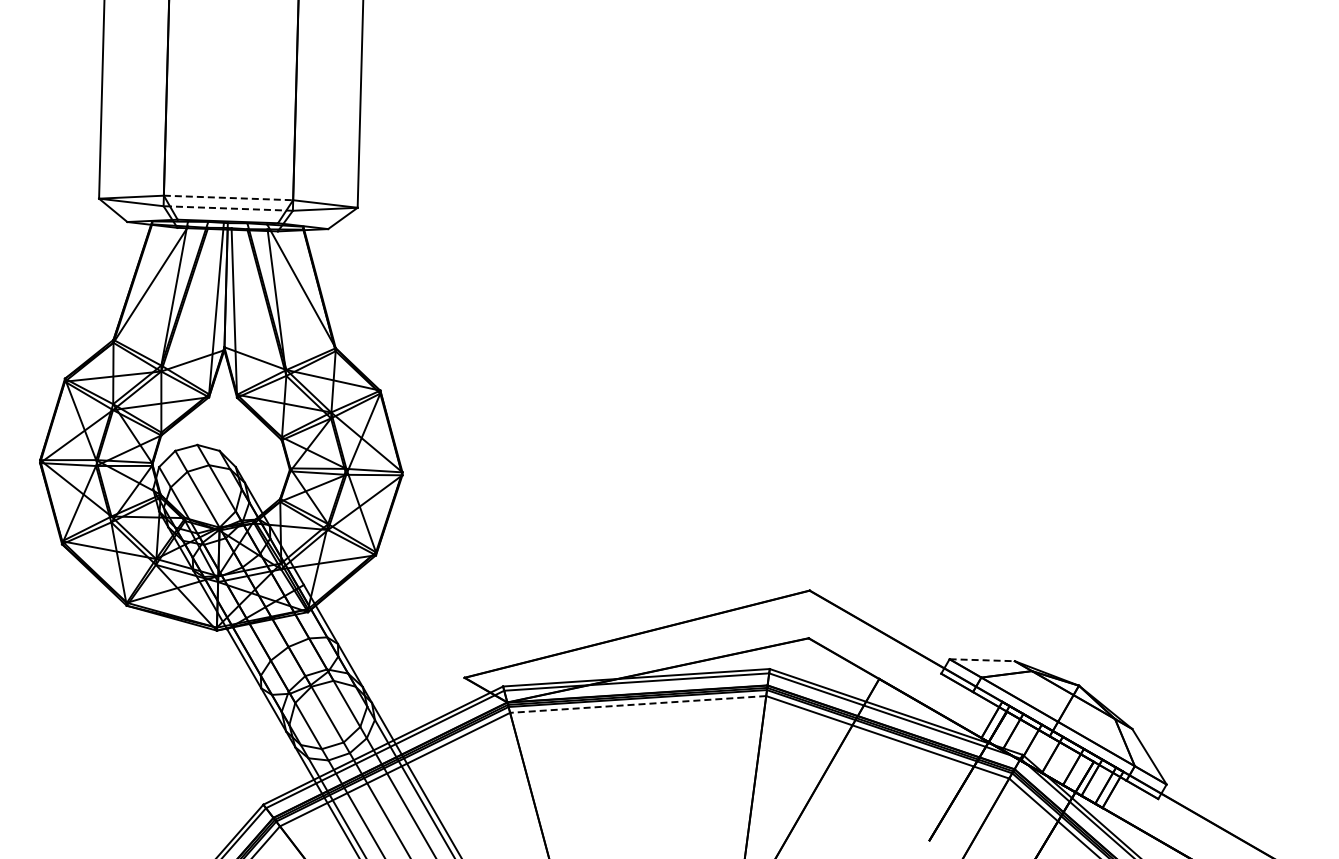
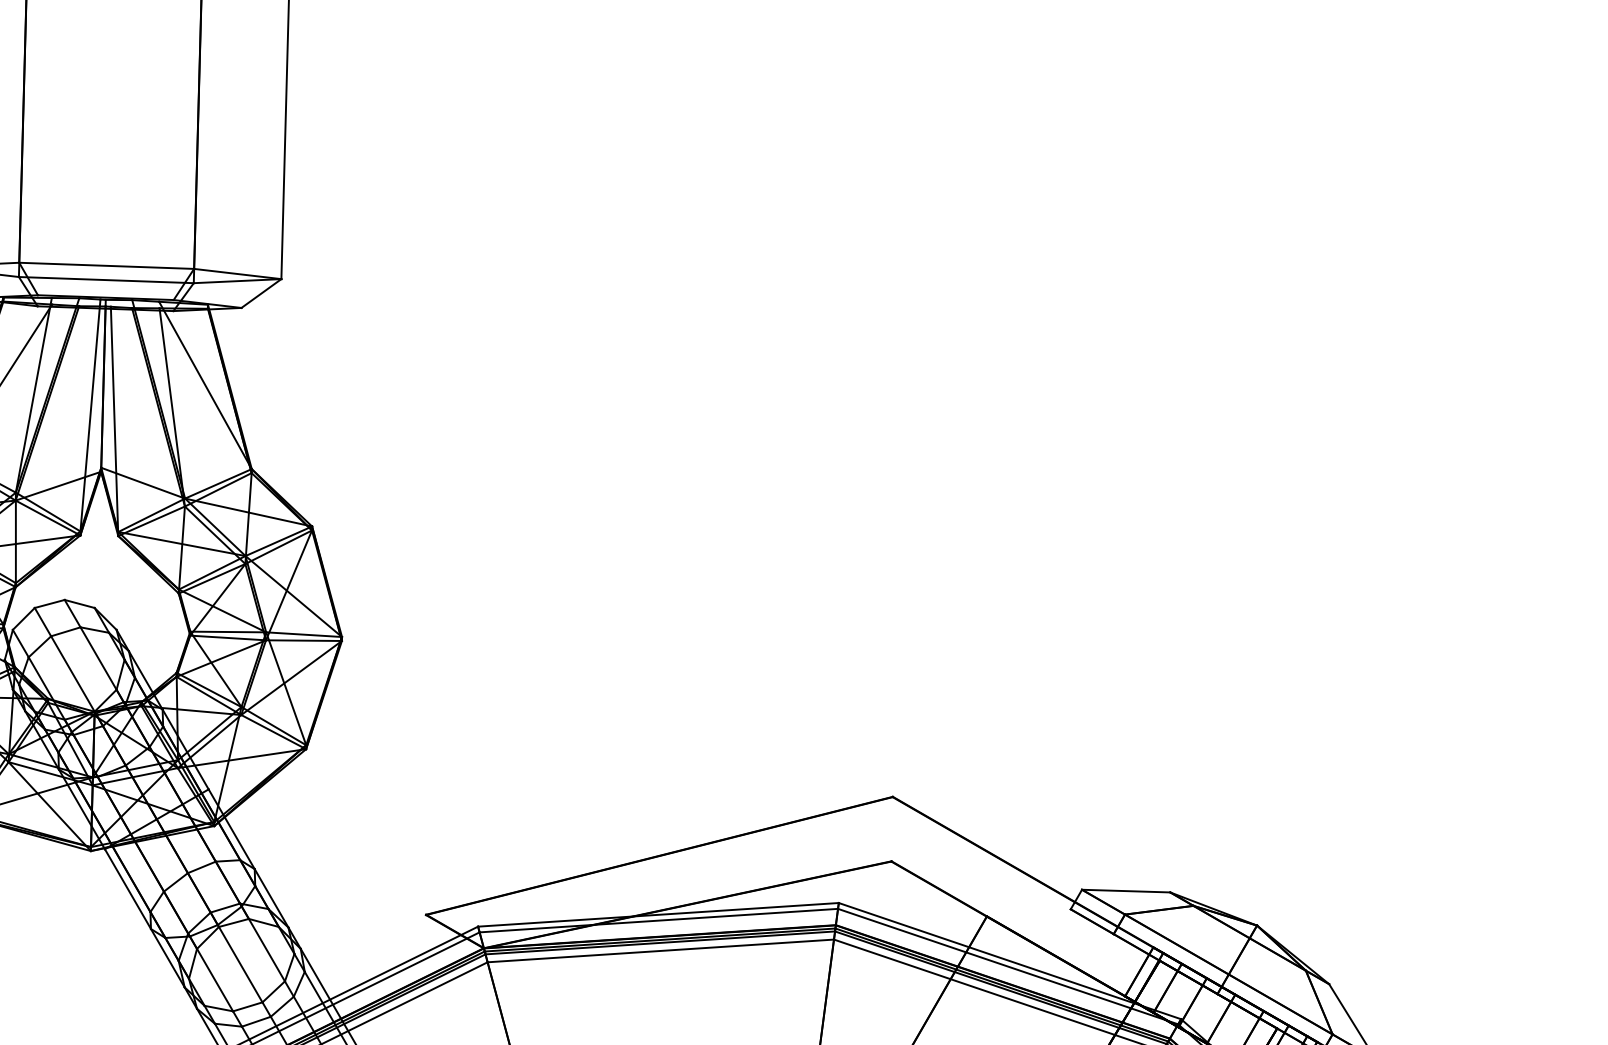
line: (228, 197) -> (106, 265), dashed -> solid
line: (228, 208) -> (106, 280), dashed -> solid
line: (982, 660) -> (1126, 891), dashed -> solid
line: (637, 704) -> (659, 950), dashed -> solid

